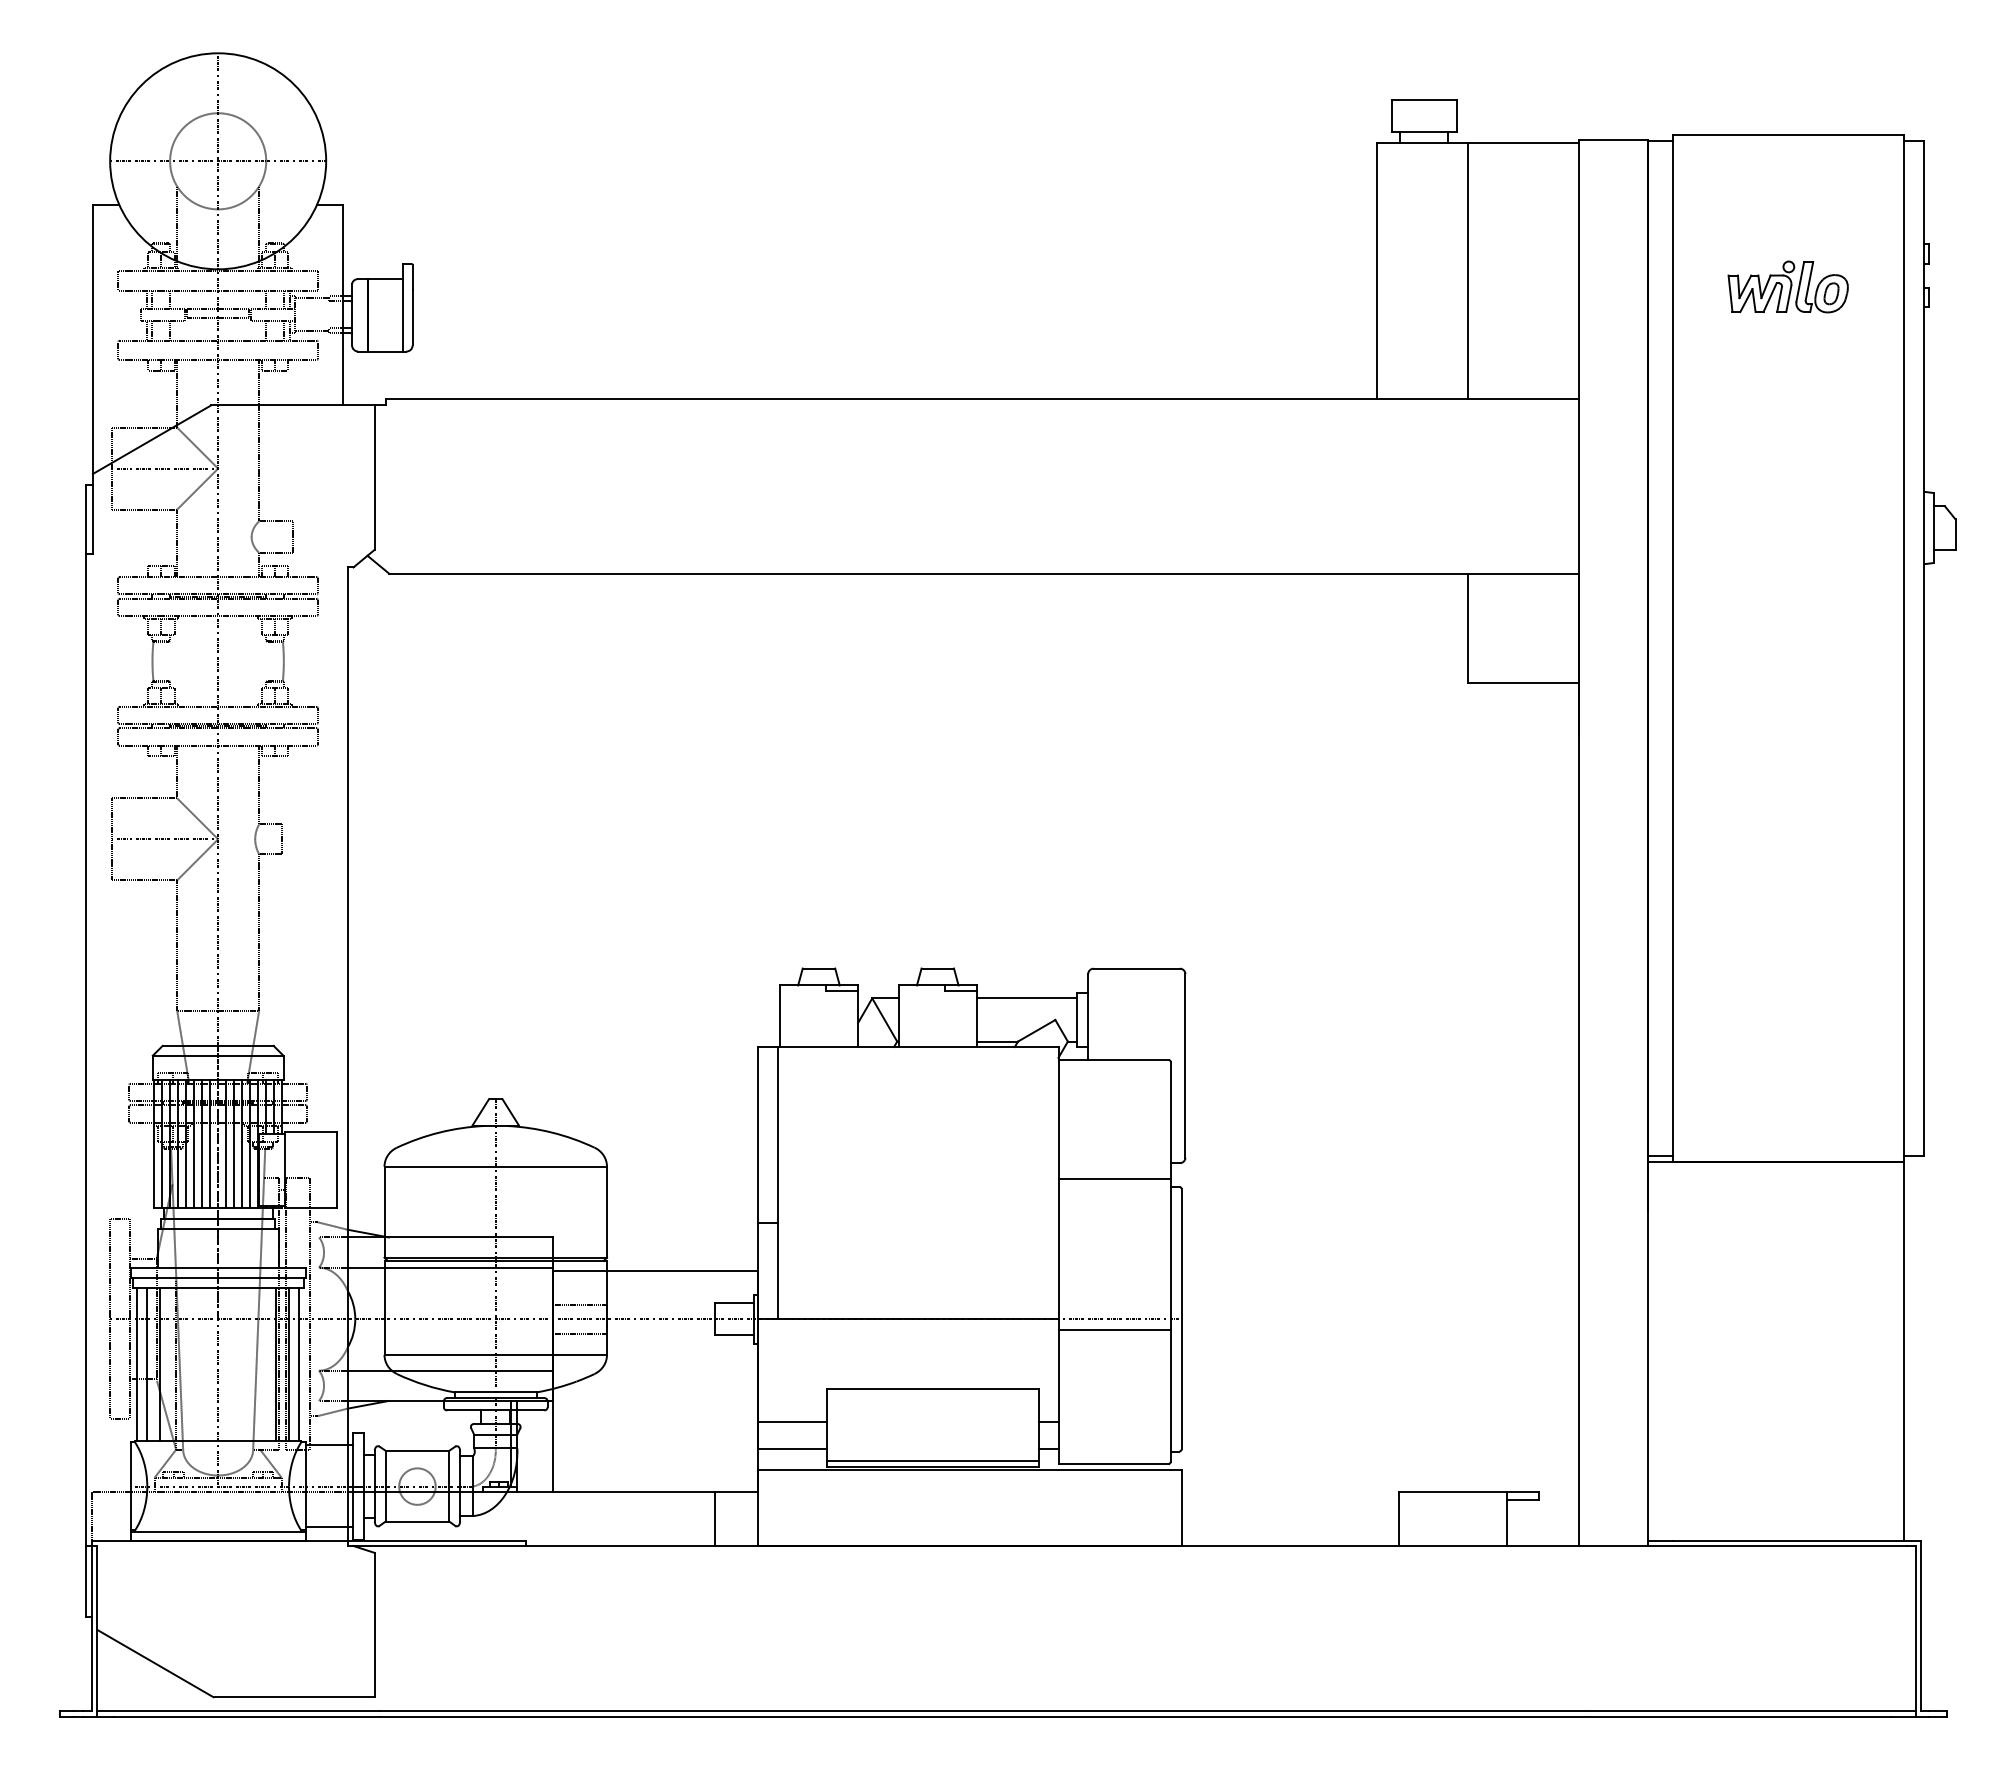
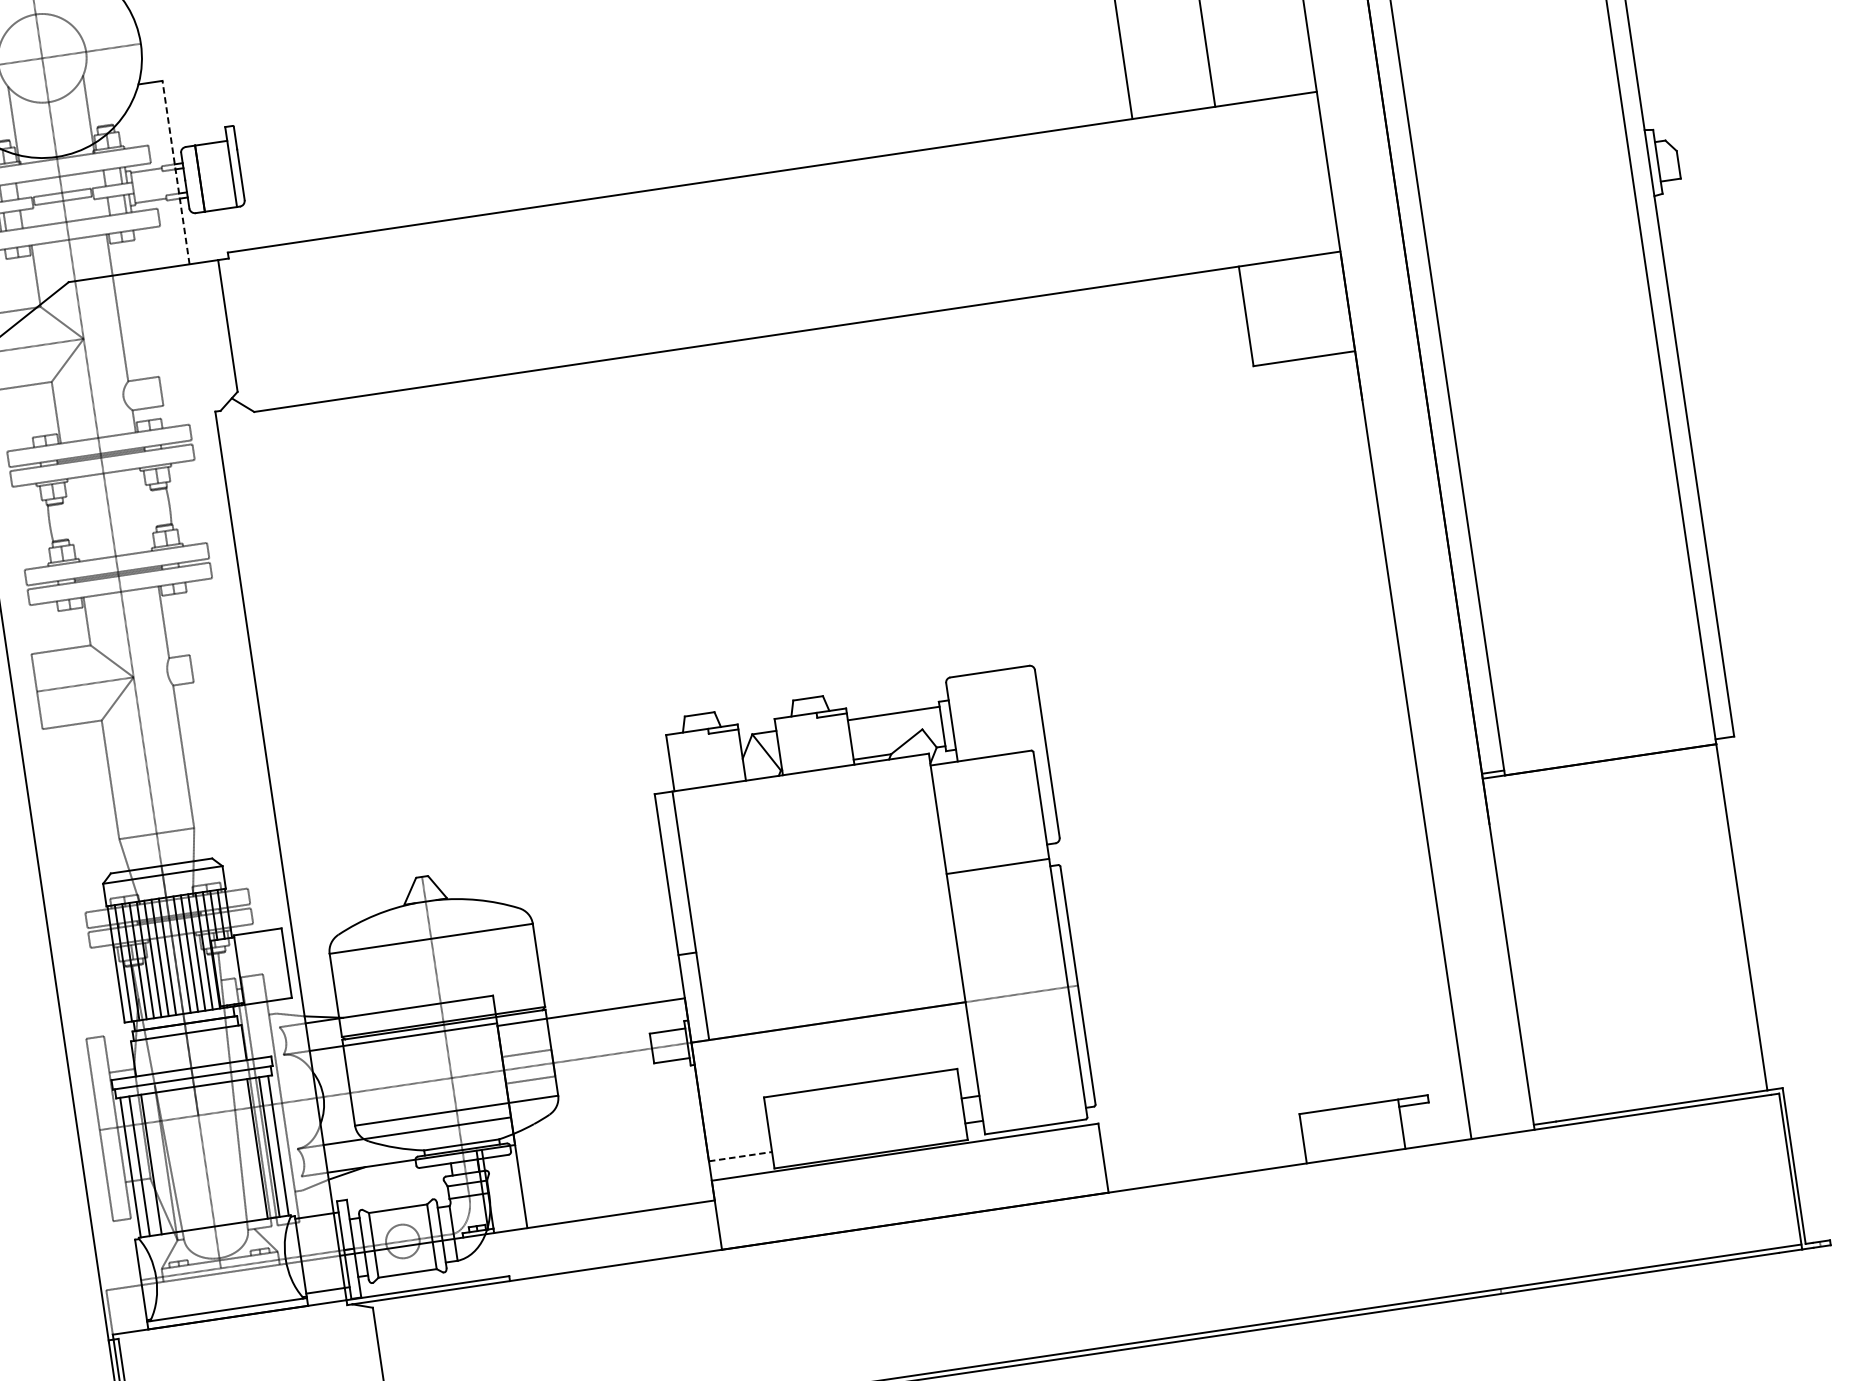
line: (343, 304) -> (176, 172), solid -> dashed
line: (1114, 1330) -> (1018, 1004), removed
line: (792, 1421) -> (736, 1131), removed
line: (792, 1449) -> (740, 1157), solid -> dashed
line: (933, 1460) -> (870, 1148), removed
line: (715, 1519) -> (679, 1231), removed

